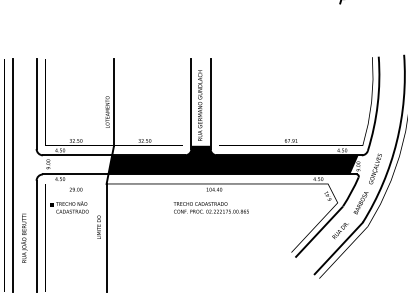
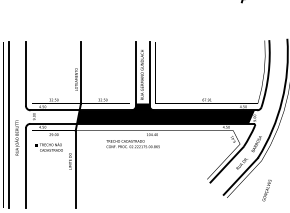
text: (375, 168) -> (266, 190), moved
text: (210, 207) -> (132, 143), moved
text: (24, 237) -> (17, 137), moved

